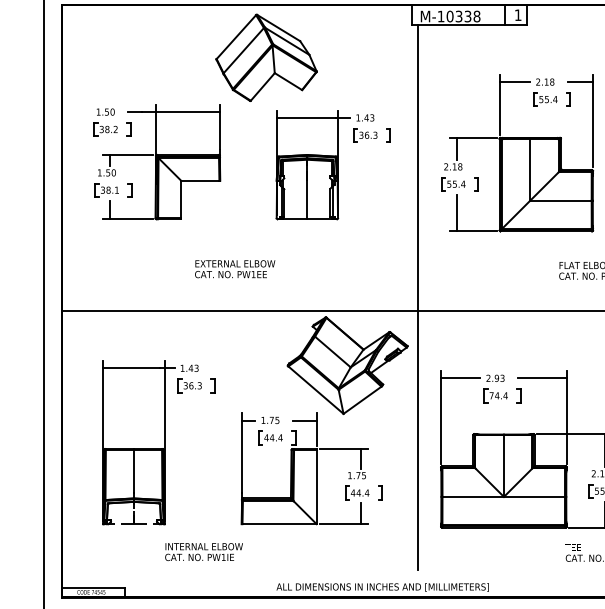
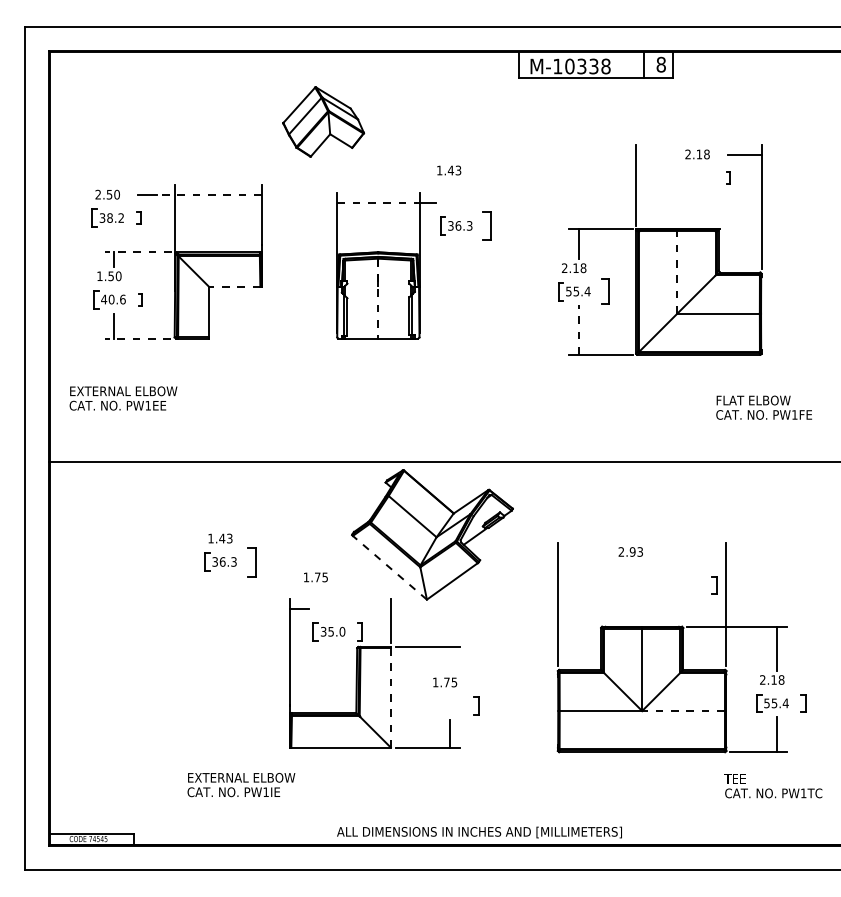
text: (517, 15) -> (660, 64), 1 -> 8
part: (266, 57) -> (323, 121), size x0.6
line: (514, 82) -> (656, 154), removed
part: (545, 99) -> (697, 177), removed
part: (568, 99) -> (728, 177), size x0.7
text: (98, 111) -> (97, 194), 1.50 -> 2.50
line: (180, 111) -> (208, 194), solid -> dashed
line: (305, 117) -> (376, 202), solid -> dashed
text: (365, 117) -> (449, 170), moved
part: (128, 129) -> (138, 217), size x0.7
part: (388, 135) -> (487, 225), size x1.6
line: (128, 155) -> (138, 252), solid -> dashed
line: (530, 169) -> (677, 271), solid -> dashed
line: (200, 180) -> (234, 286), solid -> dashed
part: (476, 184) -> (605, 291), size x1.4
line: (307, 189) -> (378, 298), solid -> dashed
text: (109, 190) -> (113, 299), 38.1 -> 40.6
part: (130, 190) -> (140, 299), size x0.7
line: (457, 213) -> (579, 330), solid -> dashed
line: (127, 219) -> (137, 338), solid -> dashed
text: (235, 269) -> (123, 398), moved
line: (418, 297) -> (527, 443), removed
line: (460, 378) -> (583, 552), removed
line: (542, 378) -> (693, 552), removed
part: (212, 385) -> (251, 561), size x1.6
line: (315, 389) -> (389, 567), solid -> dashed
part: (495, 395) -> (630, 575), removed
part: (519, 395) -> (714, 585), moved
text: (270, 420) -> (315, 577), moved
line: (304, 420) -> (374, 608), removed
text: (273, 437) -> (332, 631), 44.4 -> 35.0
part: (138, 442) -> (151, 638), removed
line: (360, 458) -> (449, 659), removed
line: (316, 486) -> (390, 697), solid -> dashed
part: (357, 492) -> (445, 705), removed
line: (534, 497) -> (682, 711), solid -> dashed
text: (206, 546) -> (242, 777), INTERNAL ELBOW -> EXTERNAL ELBOW

